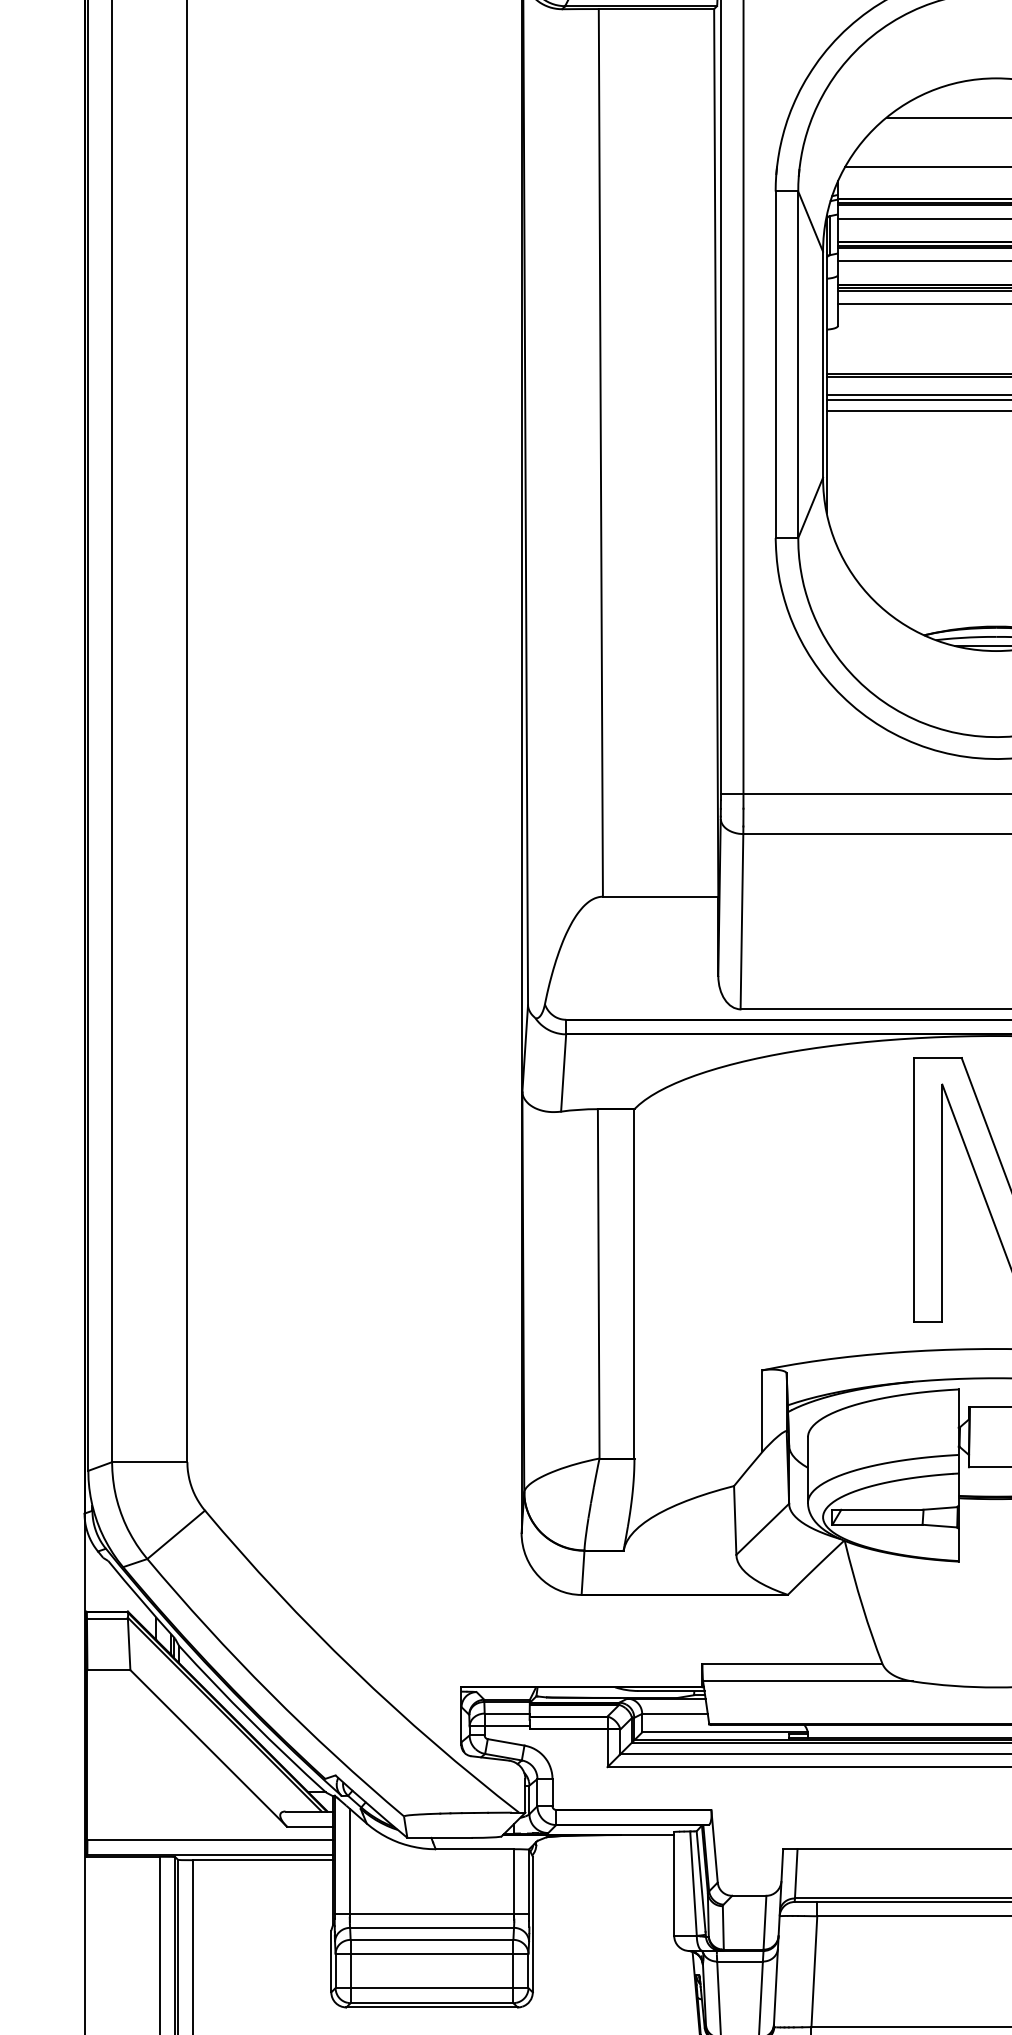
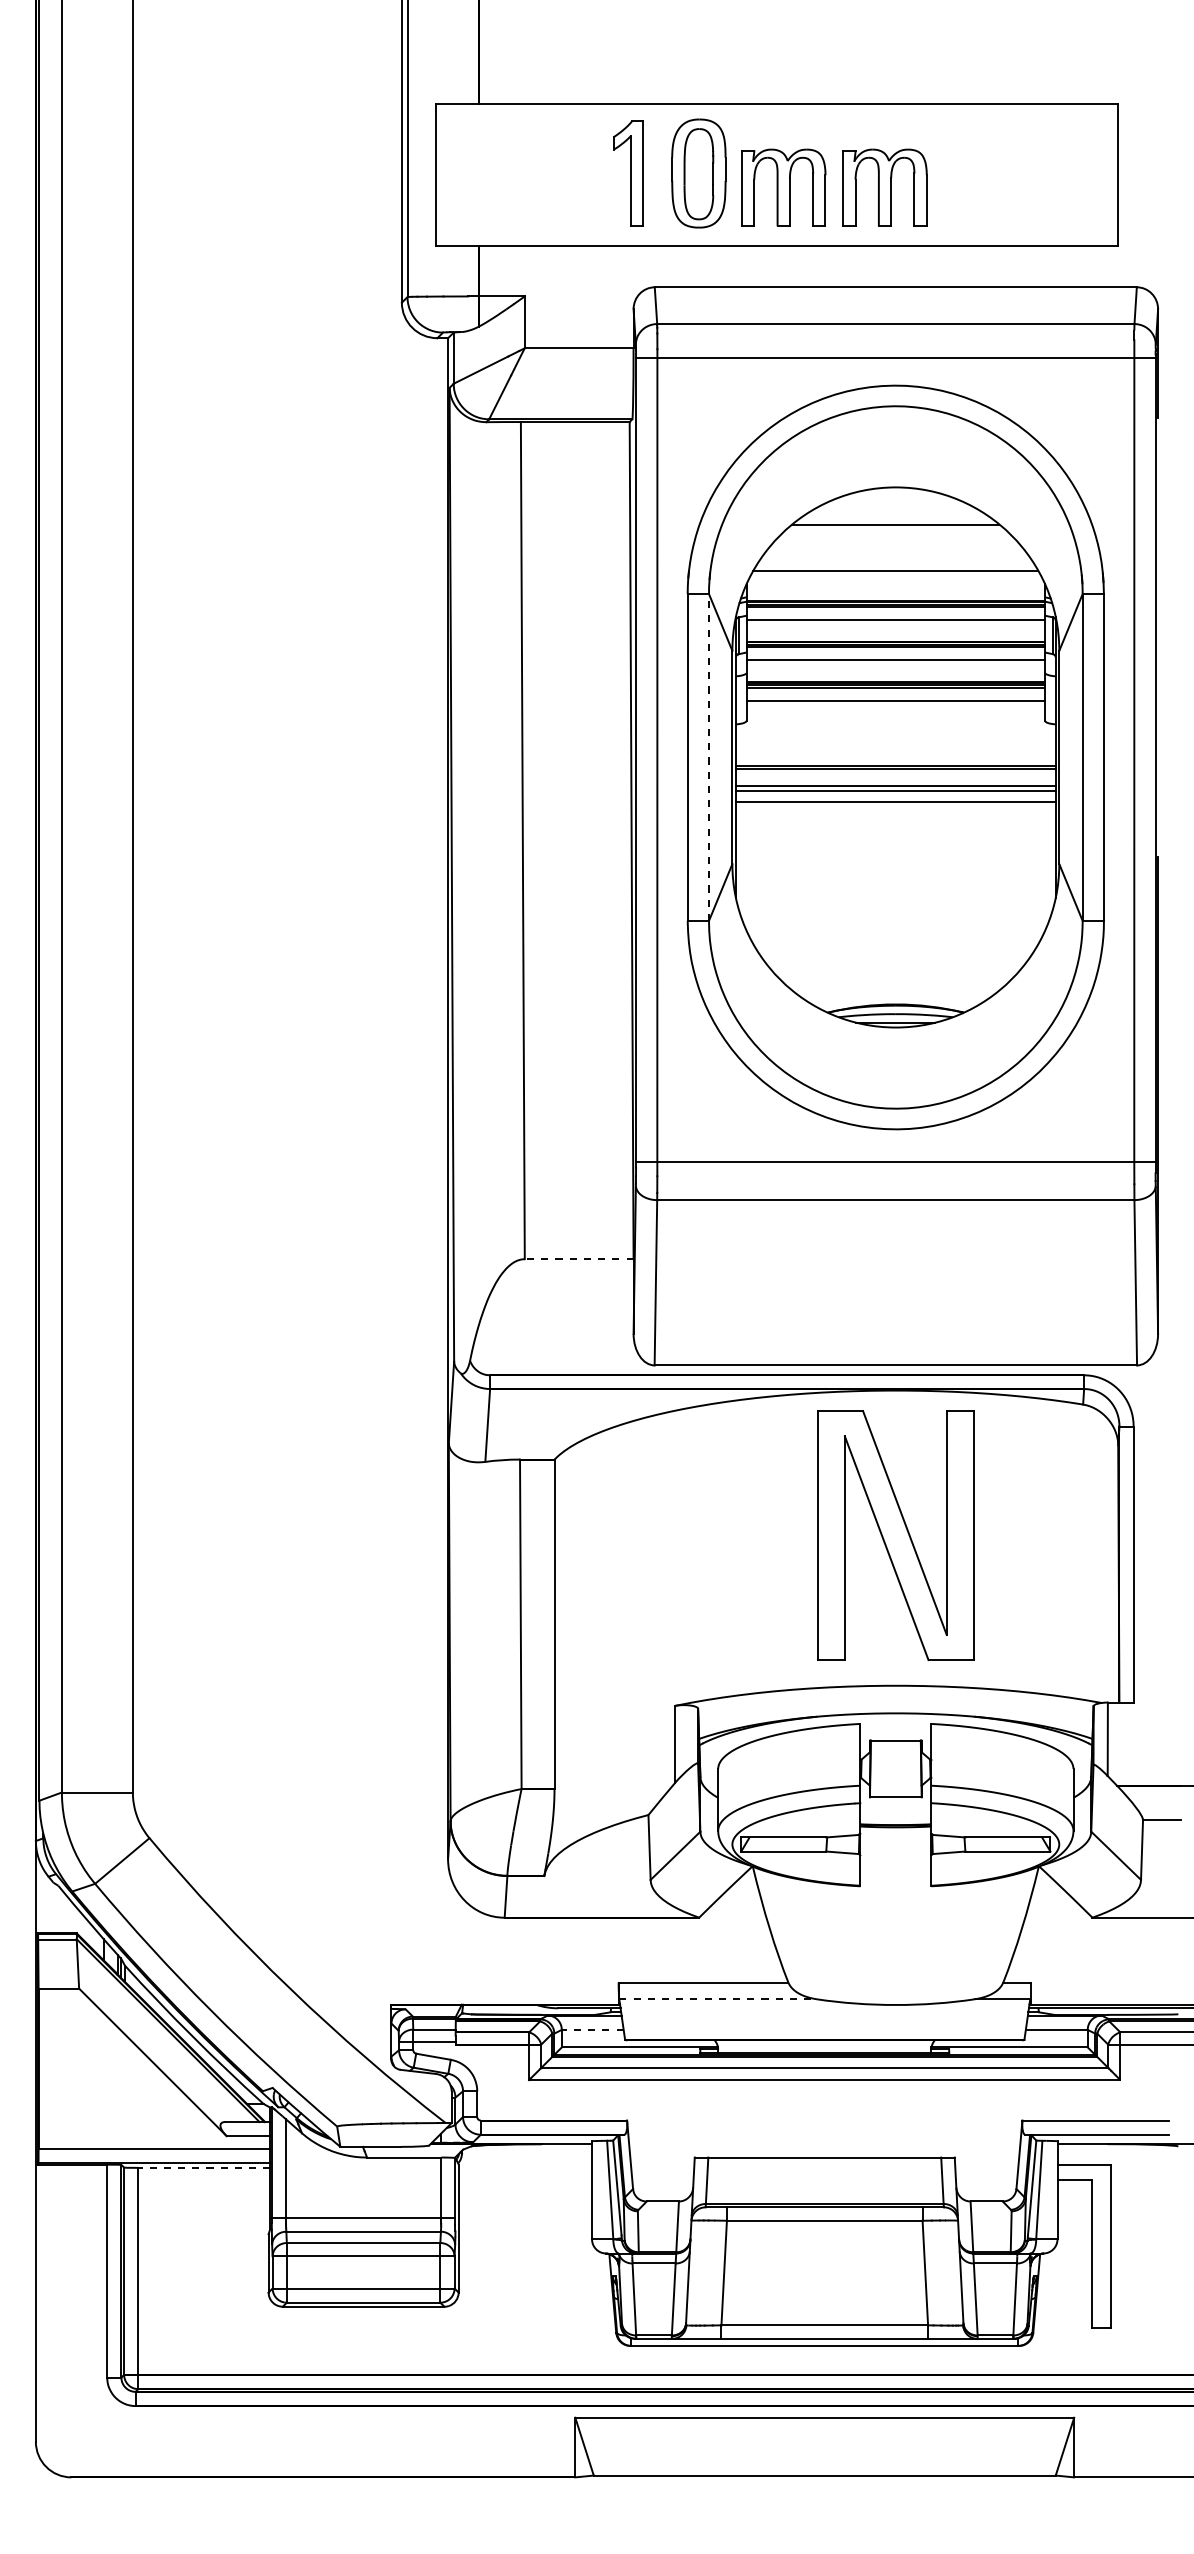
line: (798, 364) -> (709, 757), solid -> dashed
line: (659, 897) -> (578, 1259), solid -> dashed
line: (808, 1681) -> (718, 1999), solid -> dashed
line: (674, 1713) -> (592, 2029), solid -> dashed
line: (262, 1859) -> (203, 2167), solid -> dashed

